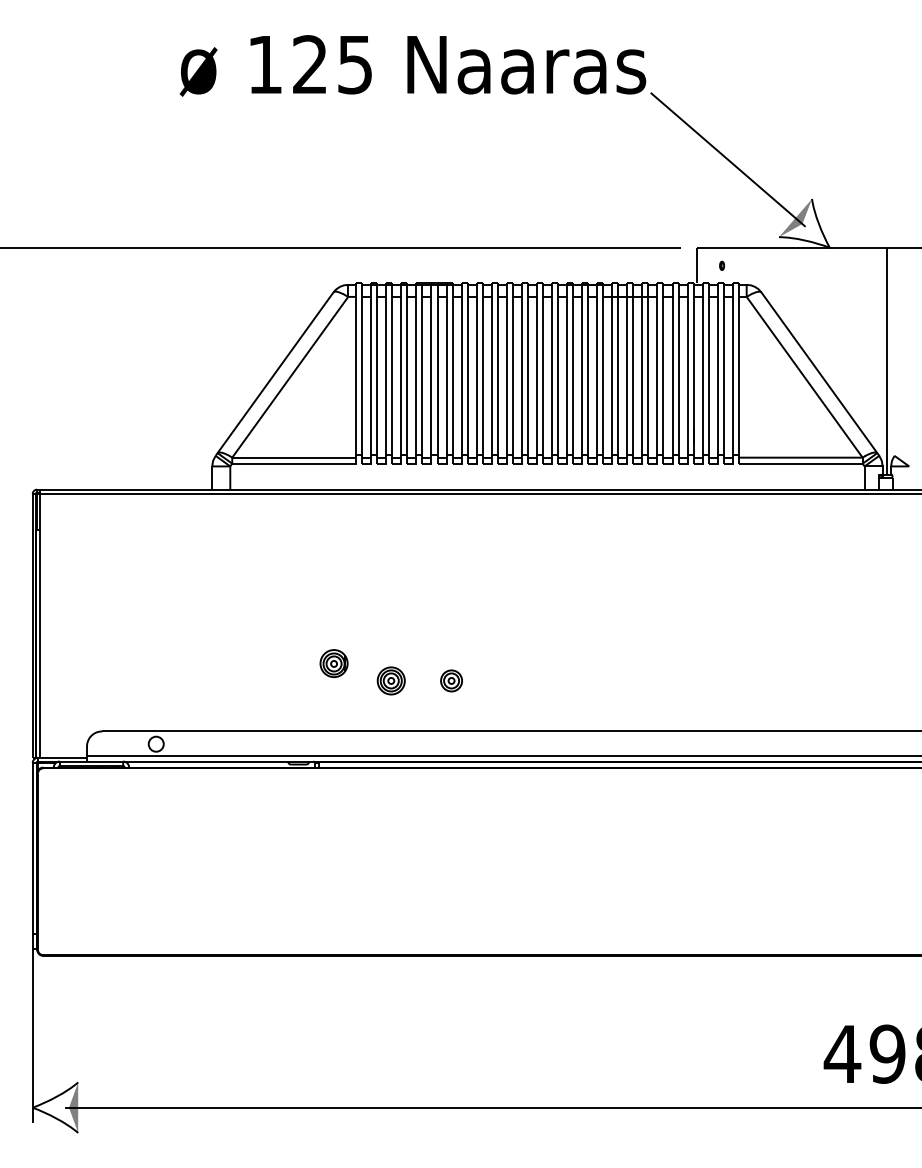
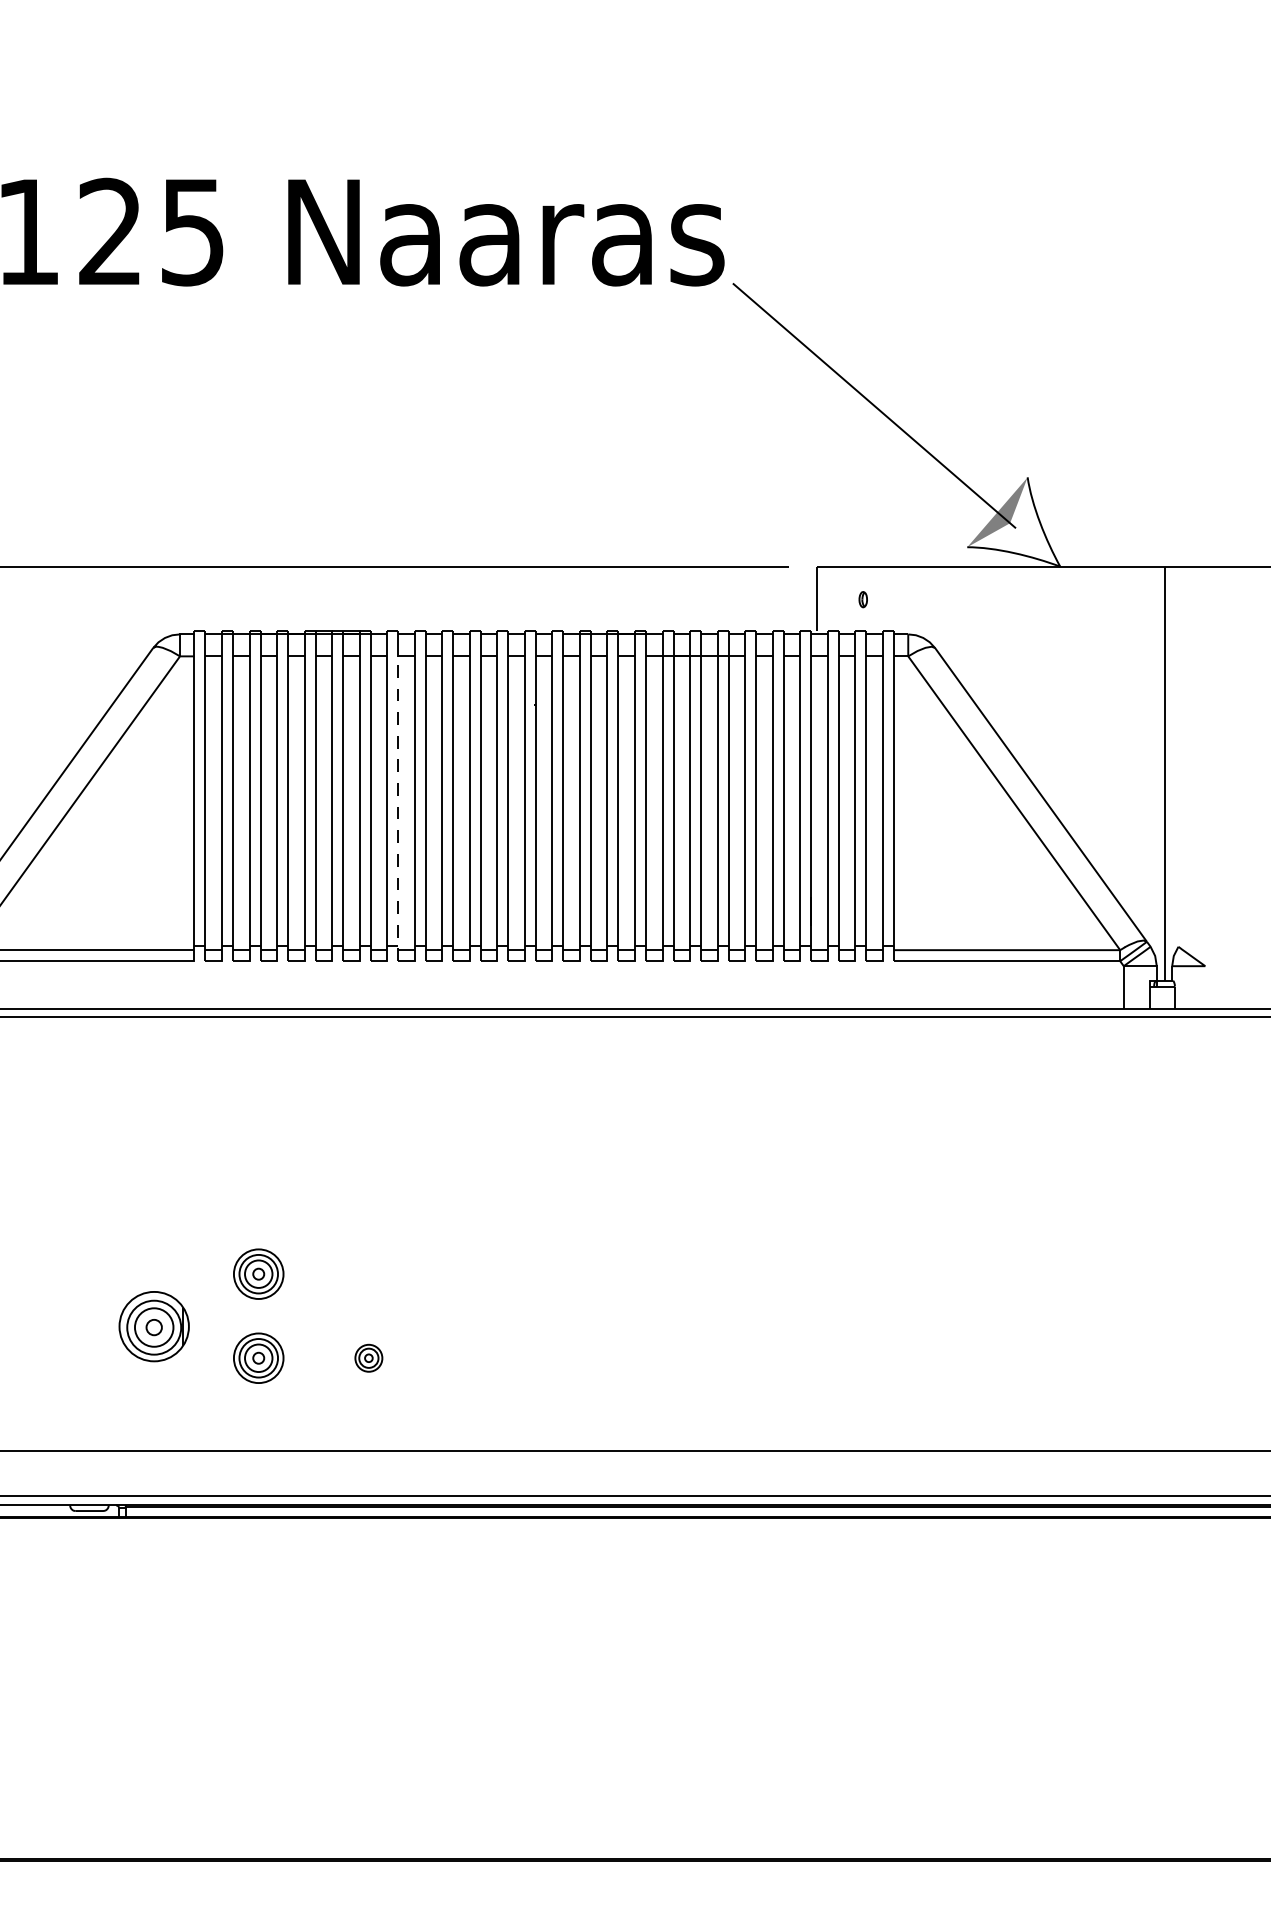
line: (467, 380) -> (398, 809), solid -> dashed
part: (390, 634) -> (257, 1273), added
part: (333, 663) -> (153, 1326), size x1.4
part: (451, 680) -> (368, 1357), size x0.7

